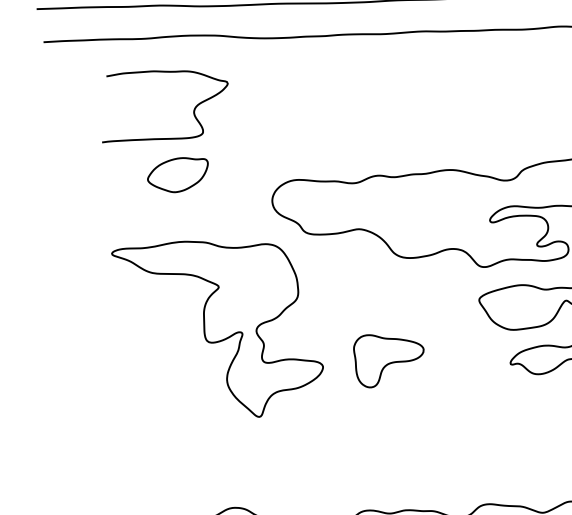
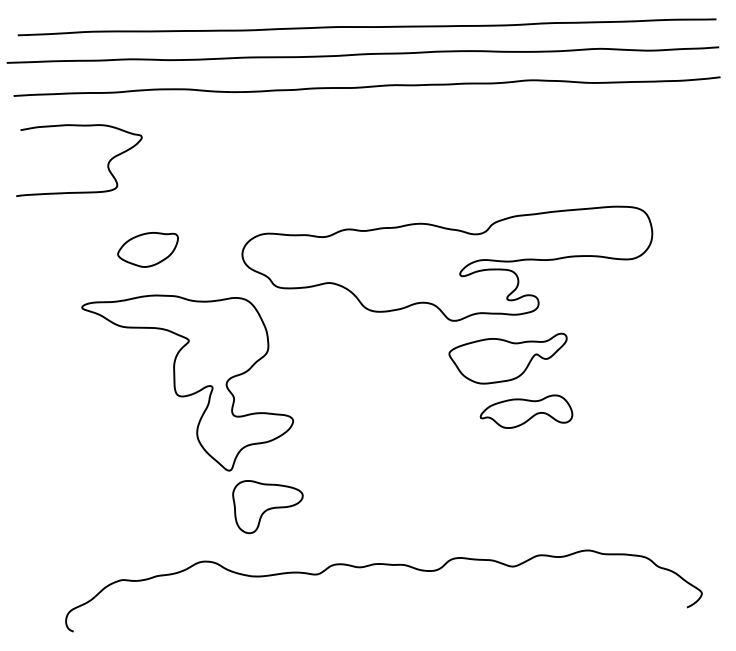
curve: (193, 109) -> (107, 163), moved
part: (177, 174) -> (147, 249), moved
part: (388, 361) -> (267, 507), moved

